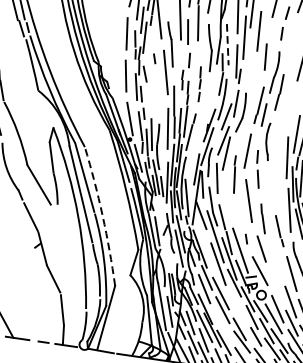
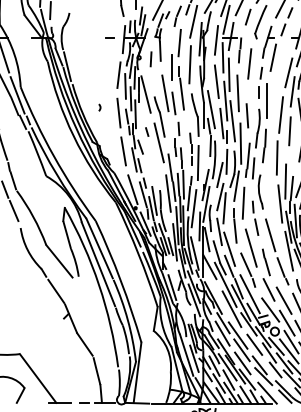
arc: (106, 24) -> (99, 107), added
line: (227, 44) -> (211, 109), dashed -> solid
line: (288, 44) -> (266, 101), added
line: (248, 60) -> (232, 121), added
line: (253, 85) -> (240, 143), added
line: (204, 100) -> (197, 163), added
line: (290, 106) -> (276, 157), added
line: (242, 130) -> (236, 185), added
line: (192, 148) -> (193, 208), added
line: (271, 190) -> (270, 235), added
line: (225, 197) -> (229, 248), added
arc: (102, 215) -> (120, 280), dashed -> solid
line: (241, 217) -> (246, 264), added
line: (275, 262) -> (283, 300), added
line: (275, 287) -> (286, 322), added
line: (237, 305) -> (254, 344), added
line: (221, 324) -> (242, 363), added

